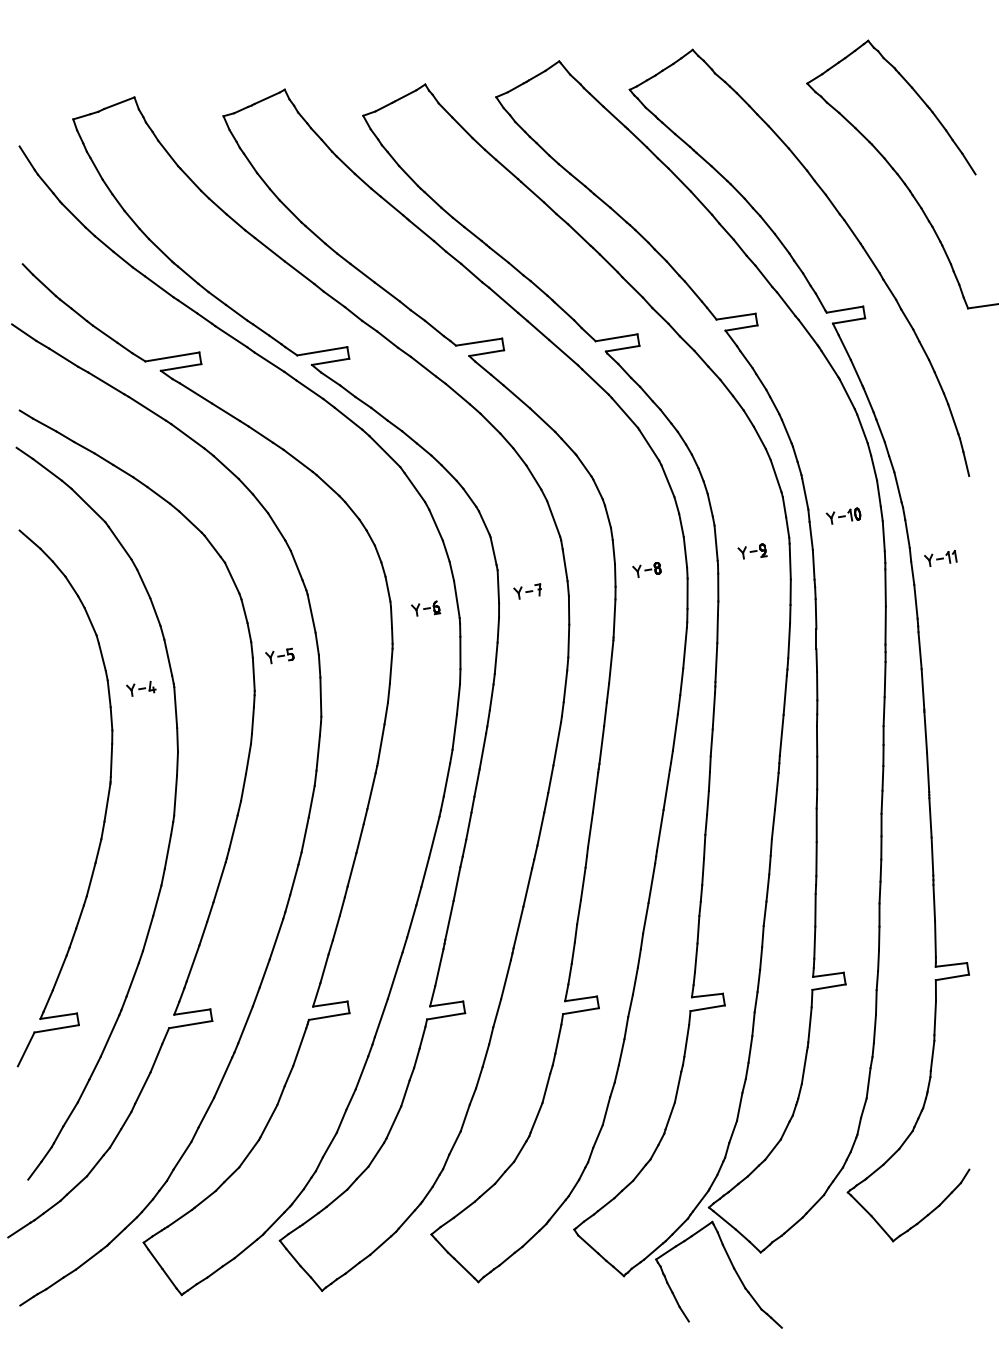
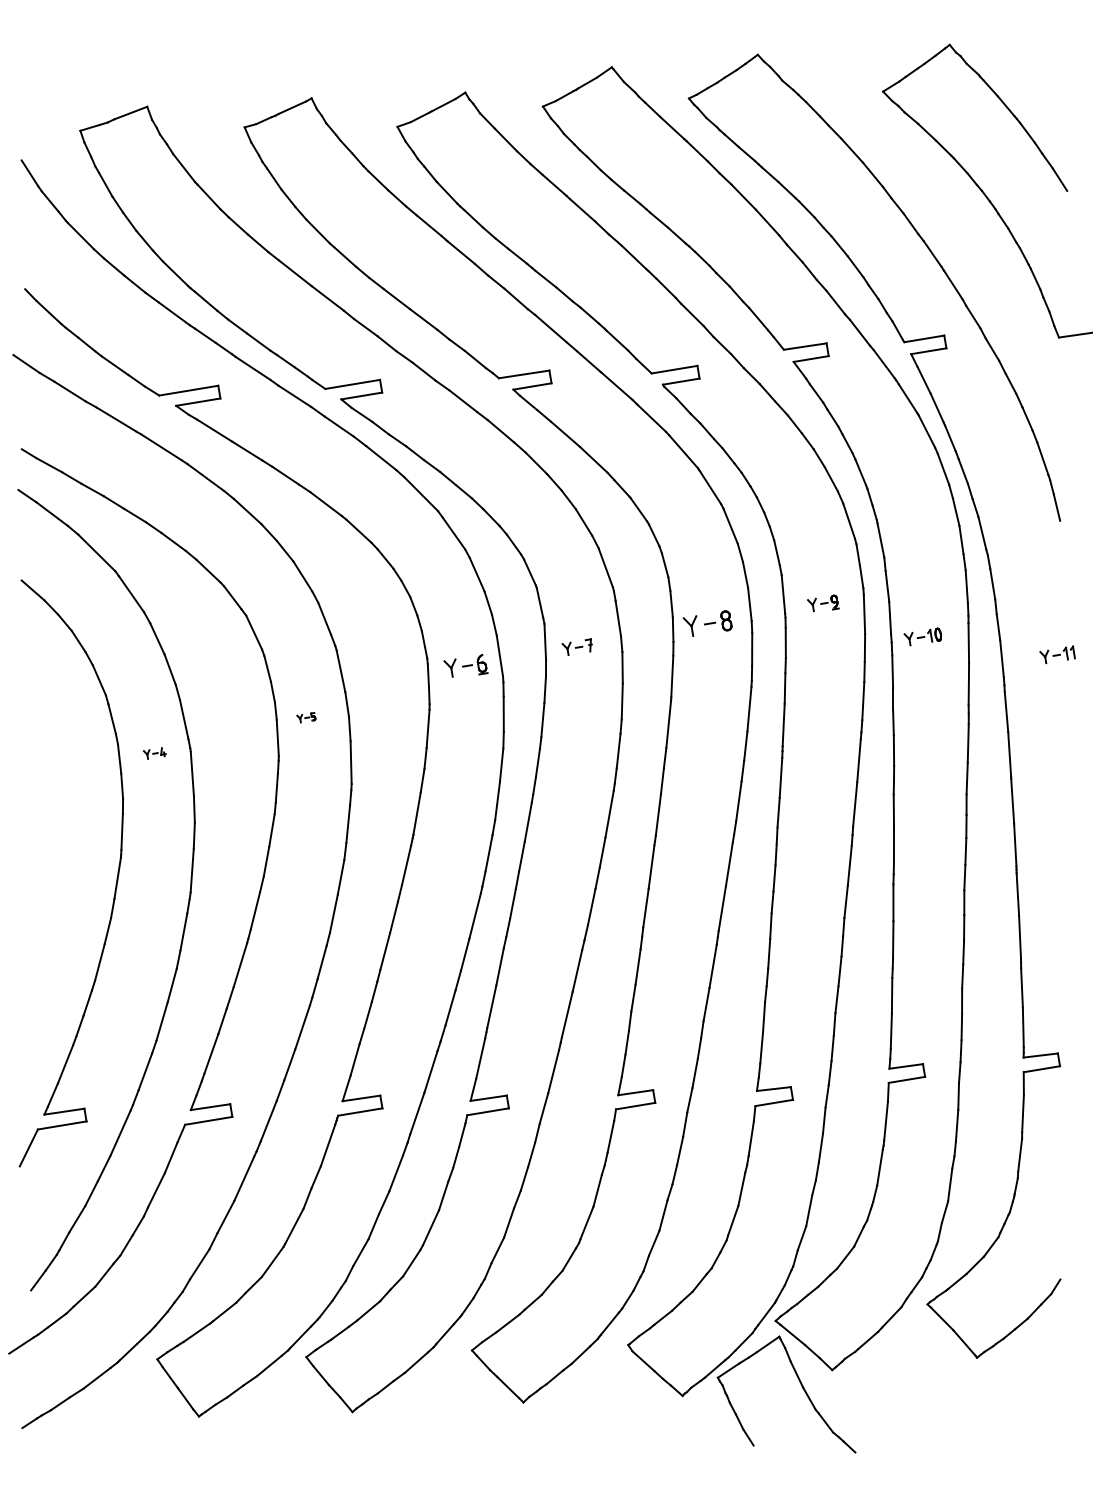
part: (843, 515) -> (922, 636), moved
part: (940, 558) -> (1057, 654), moved
part: (646, 569) -> (707, 623), size x1.6
part: (426, 608) -> (466, 665), size x1.4
part: (279, 655) -> (305, 717), size x0.6
part: (141, 688) -> (154, 753), size x0.7

